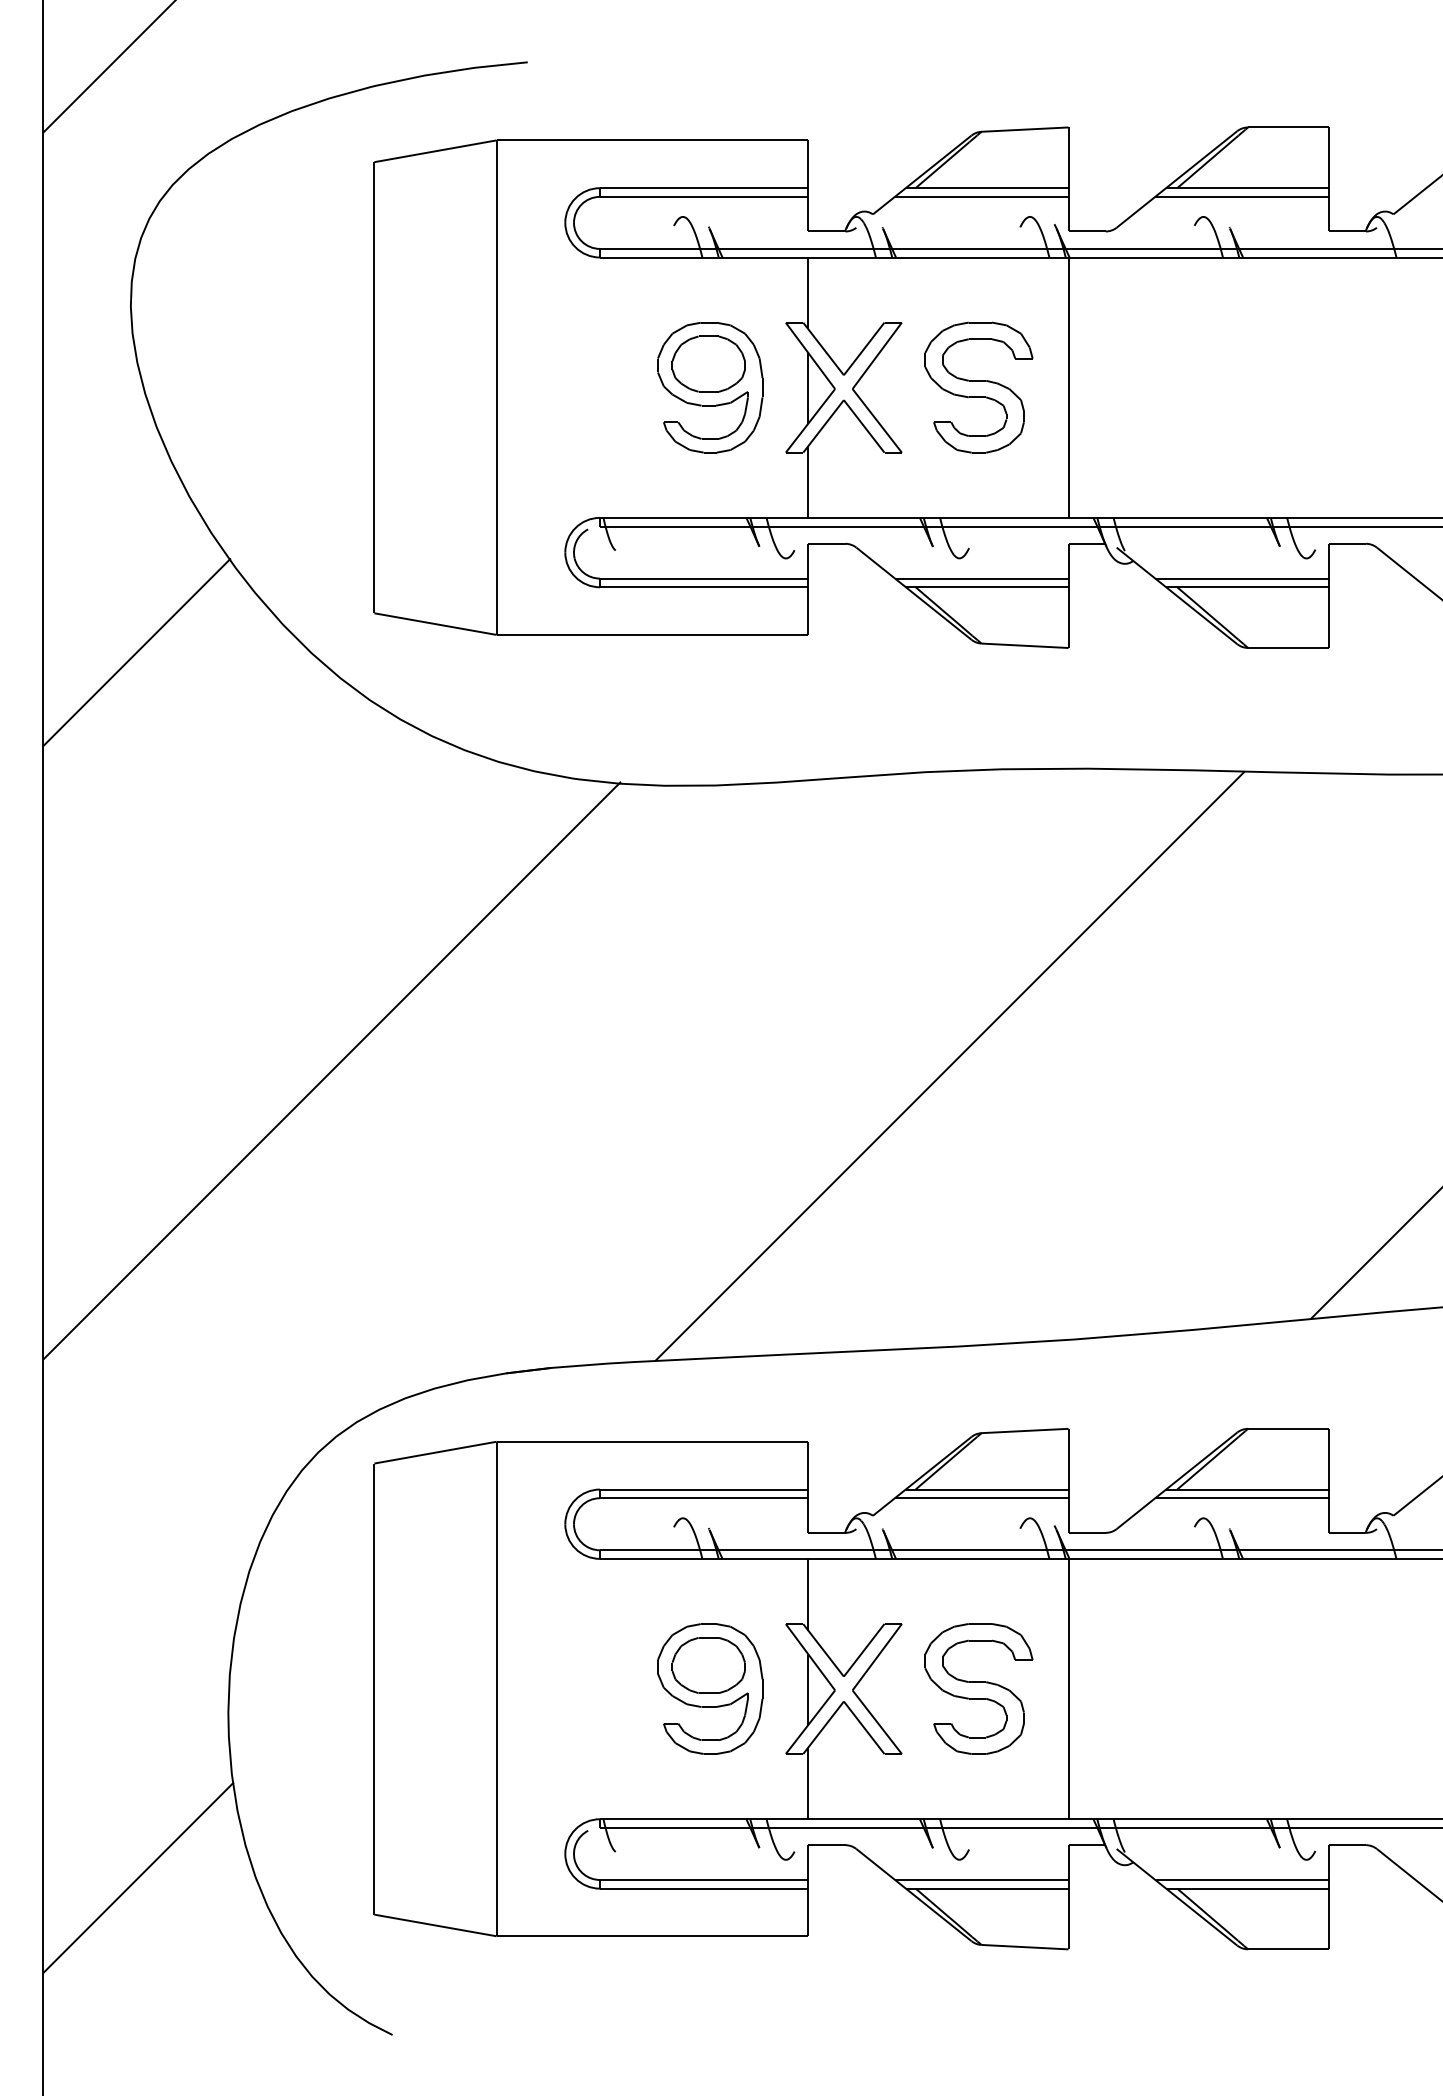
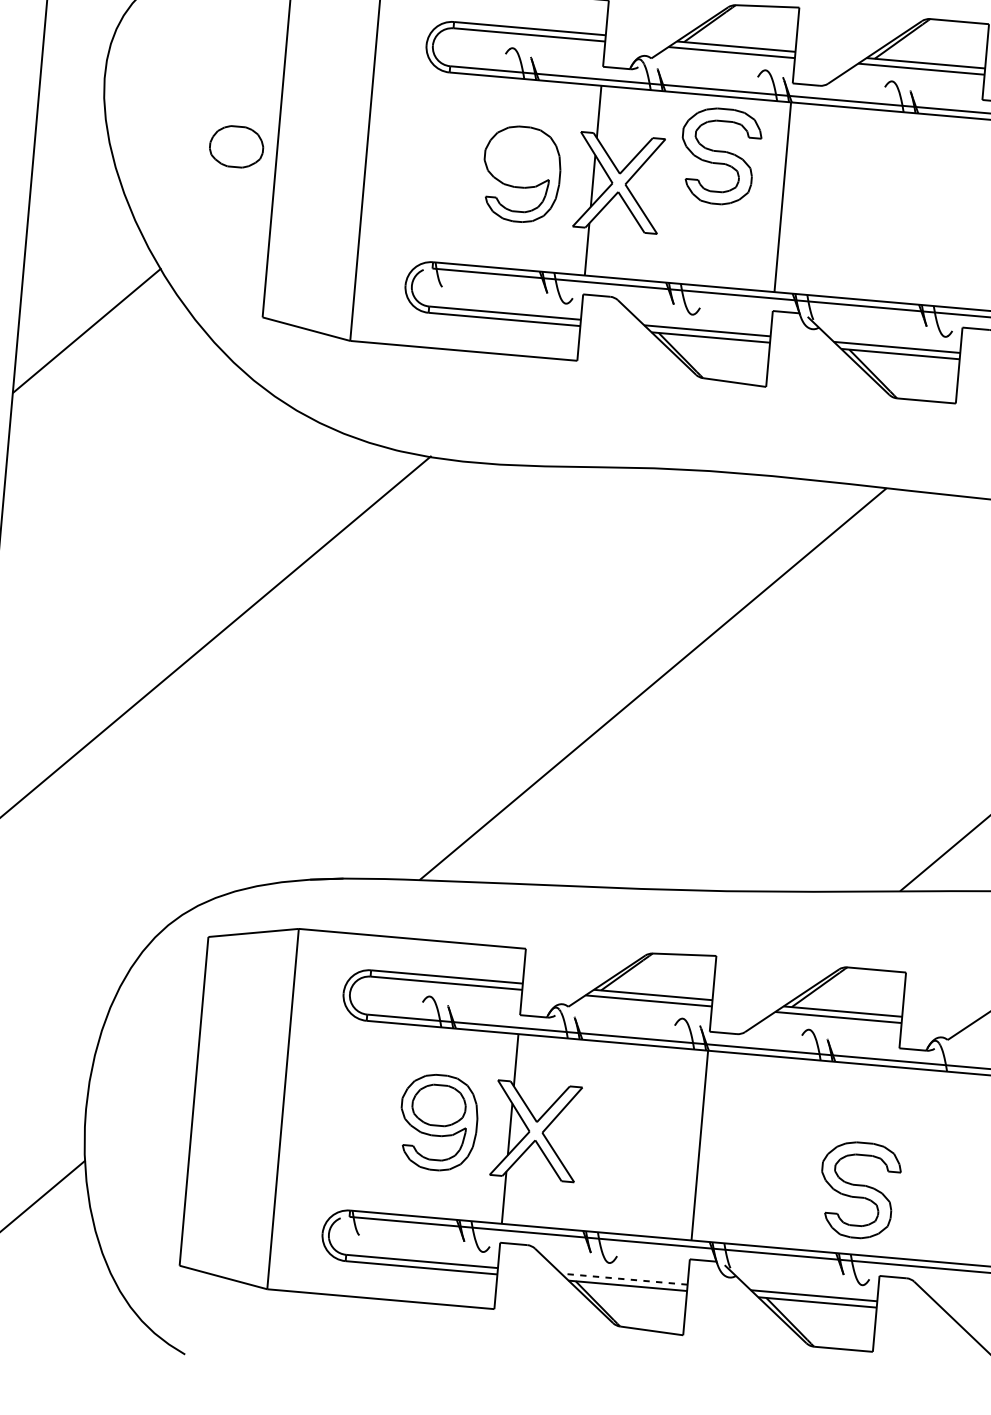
part: (708, 363) -> (236, 146), moved
part: (978, 387) -> (720, 156), moved
part: (978, 1688) -> (859, 1189), moved
line: (981, 1879) -> (624, 1278), solid -> dashed

